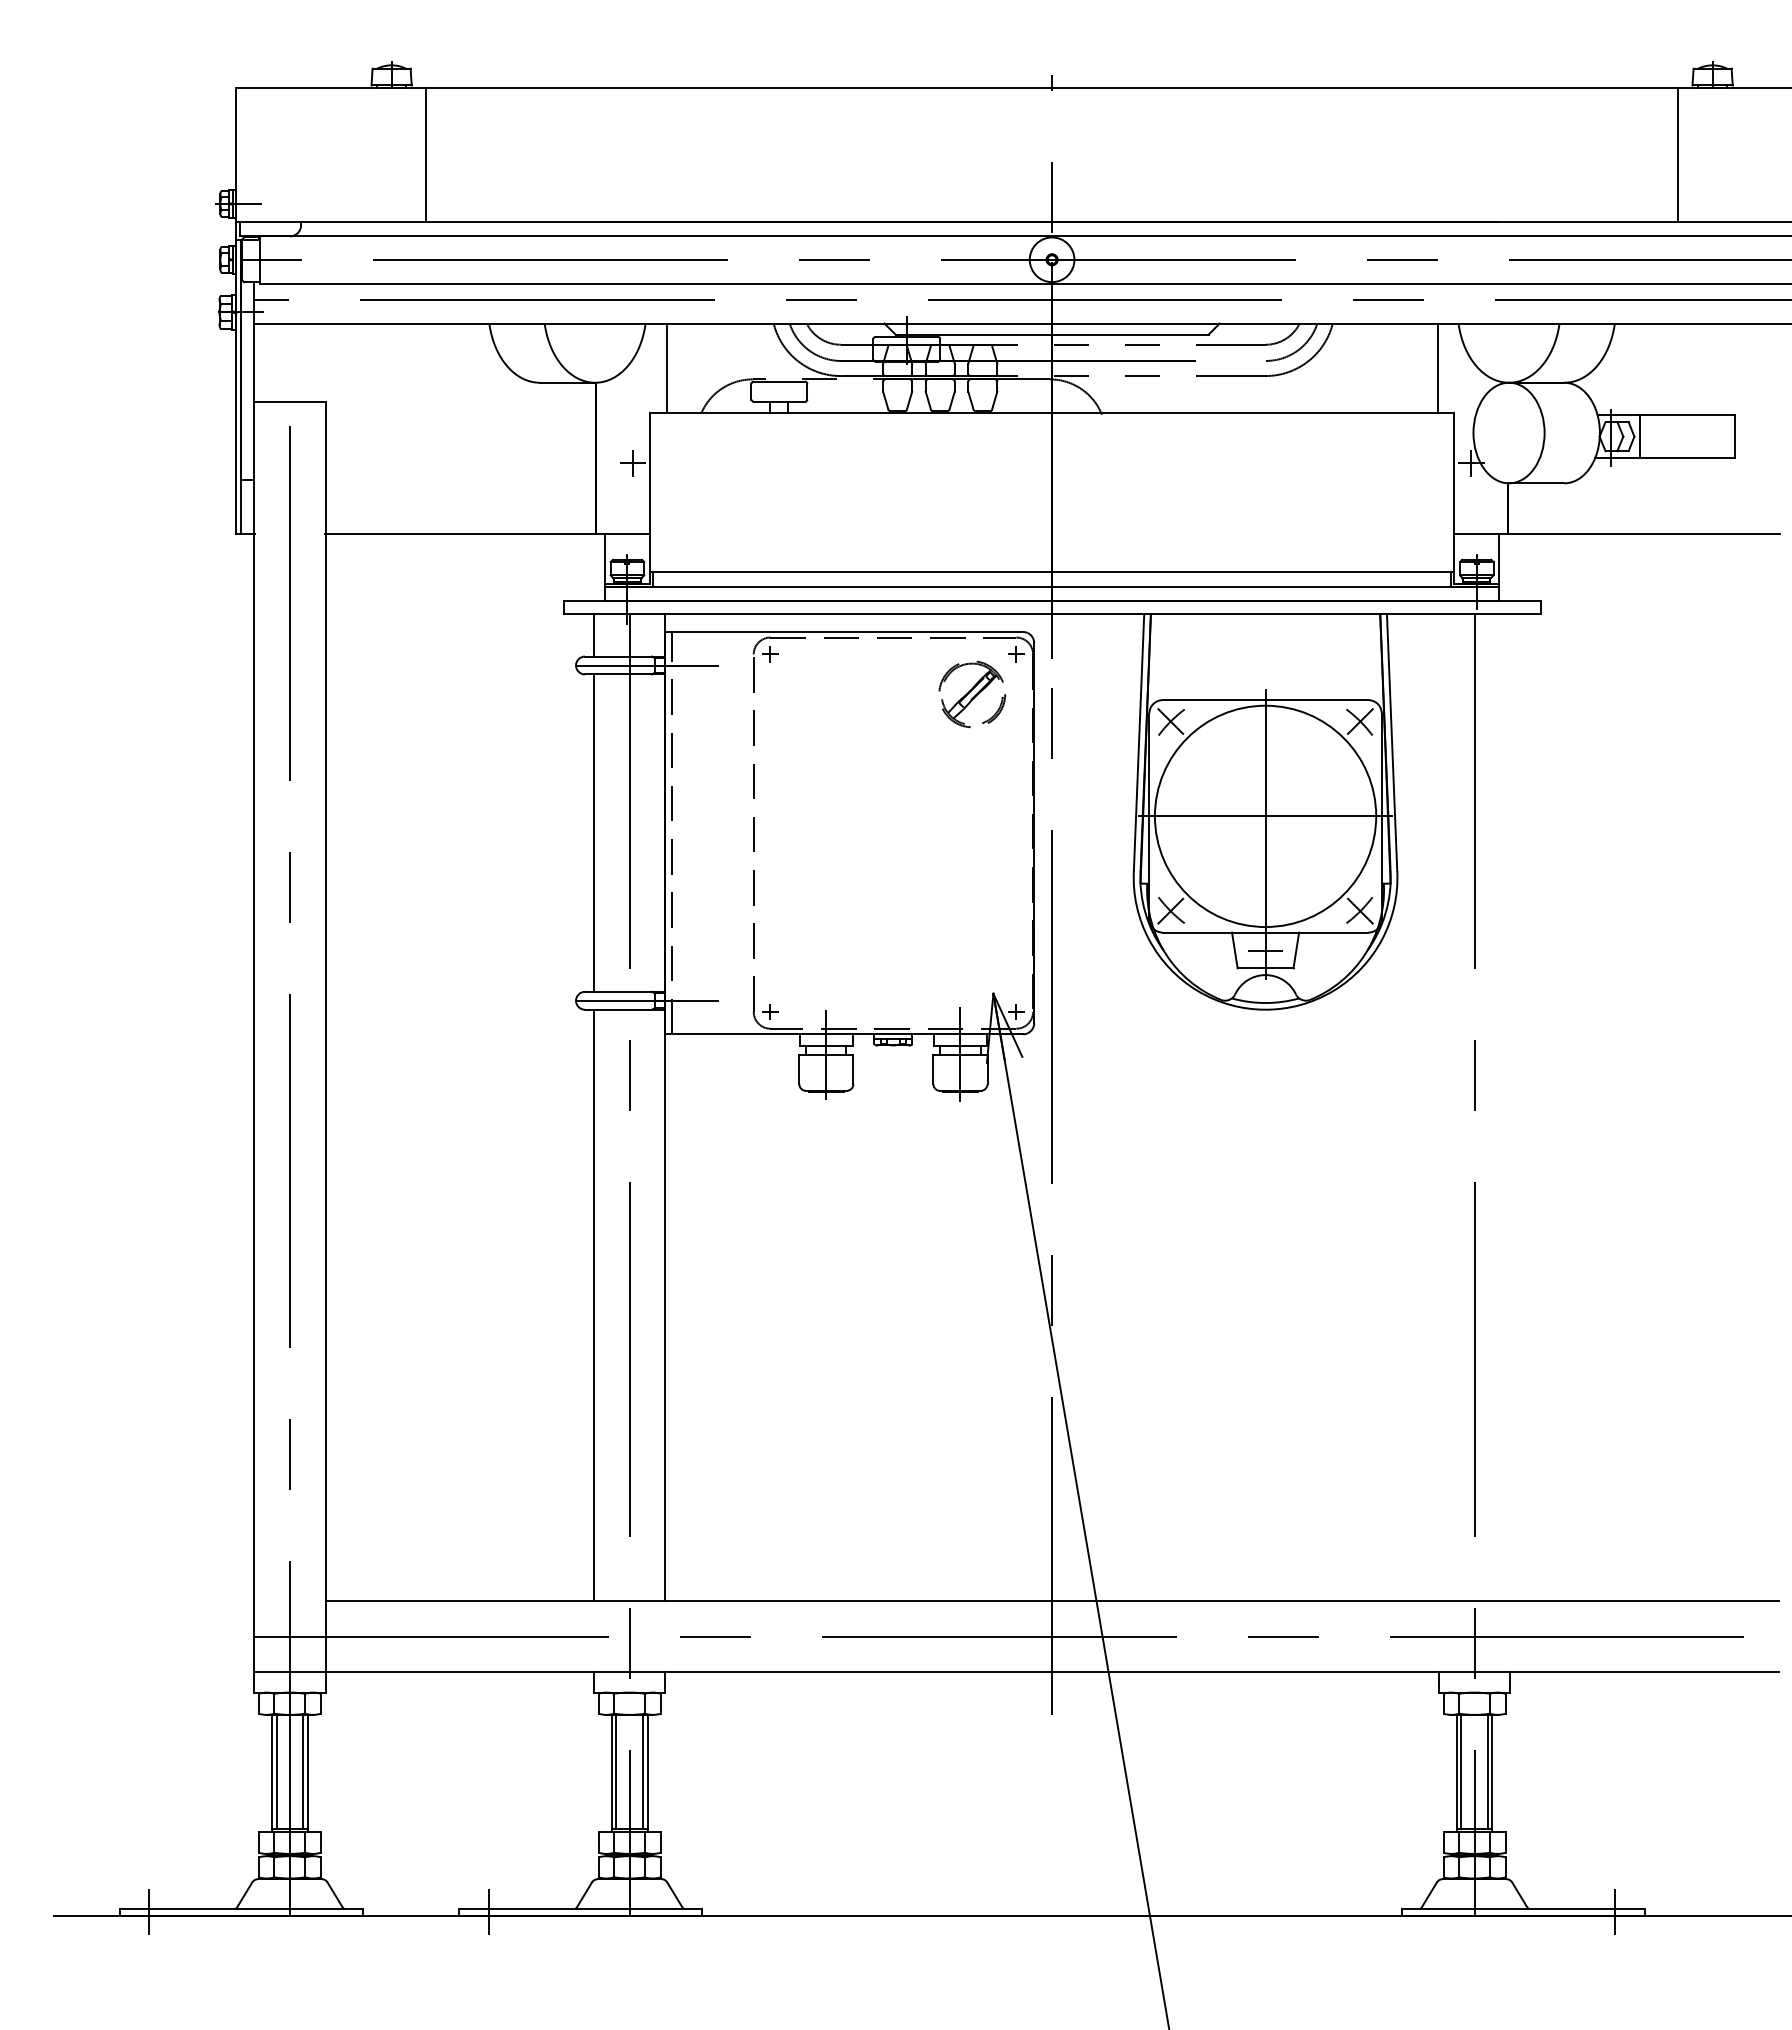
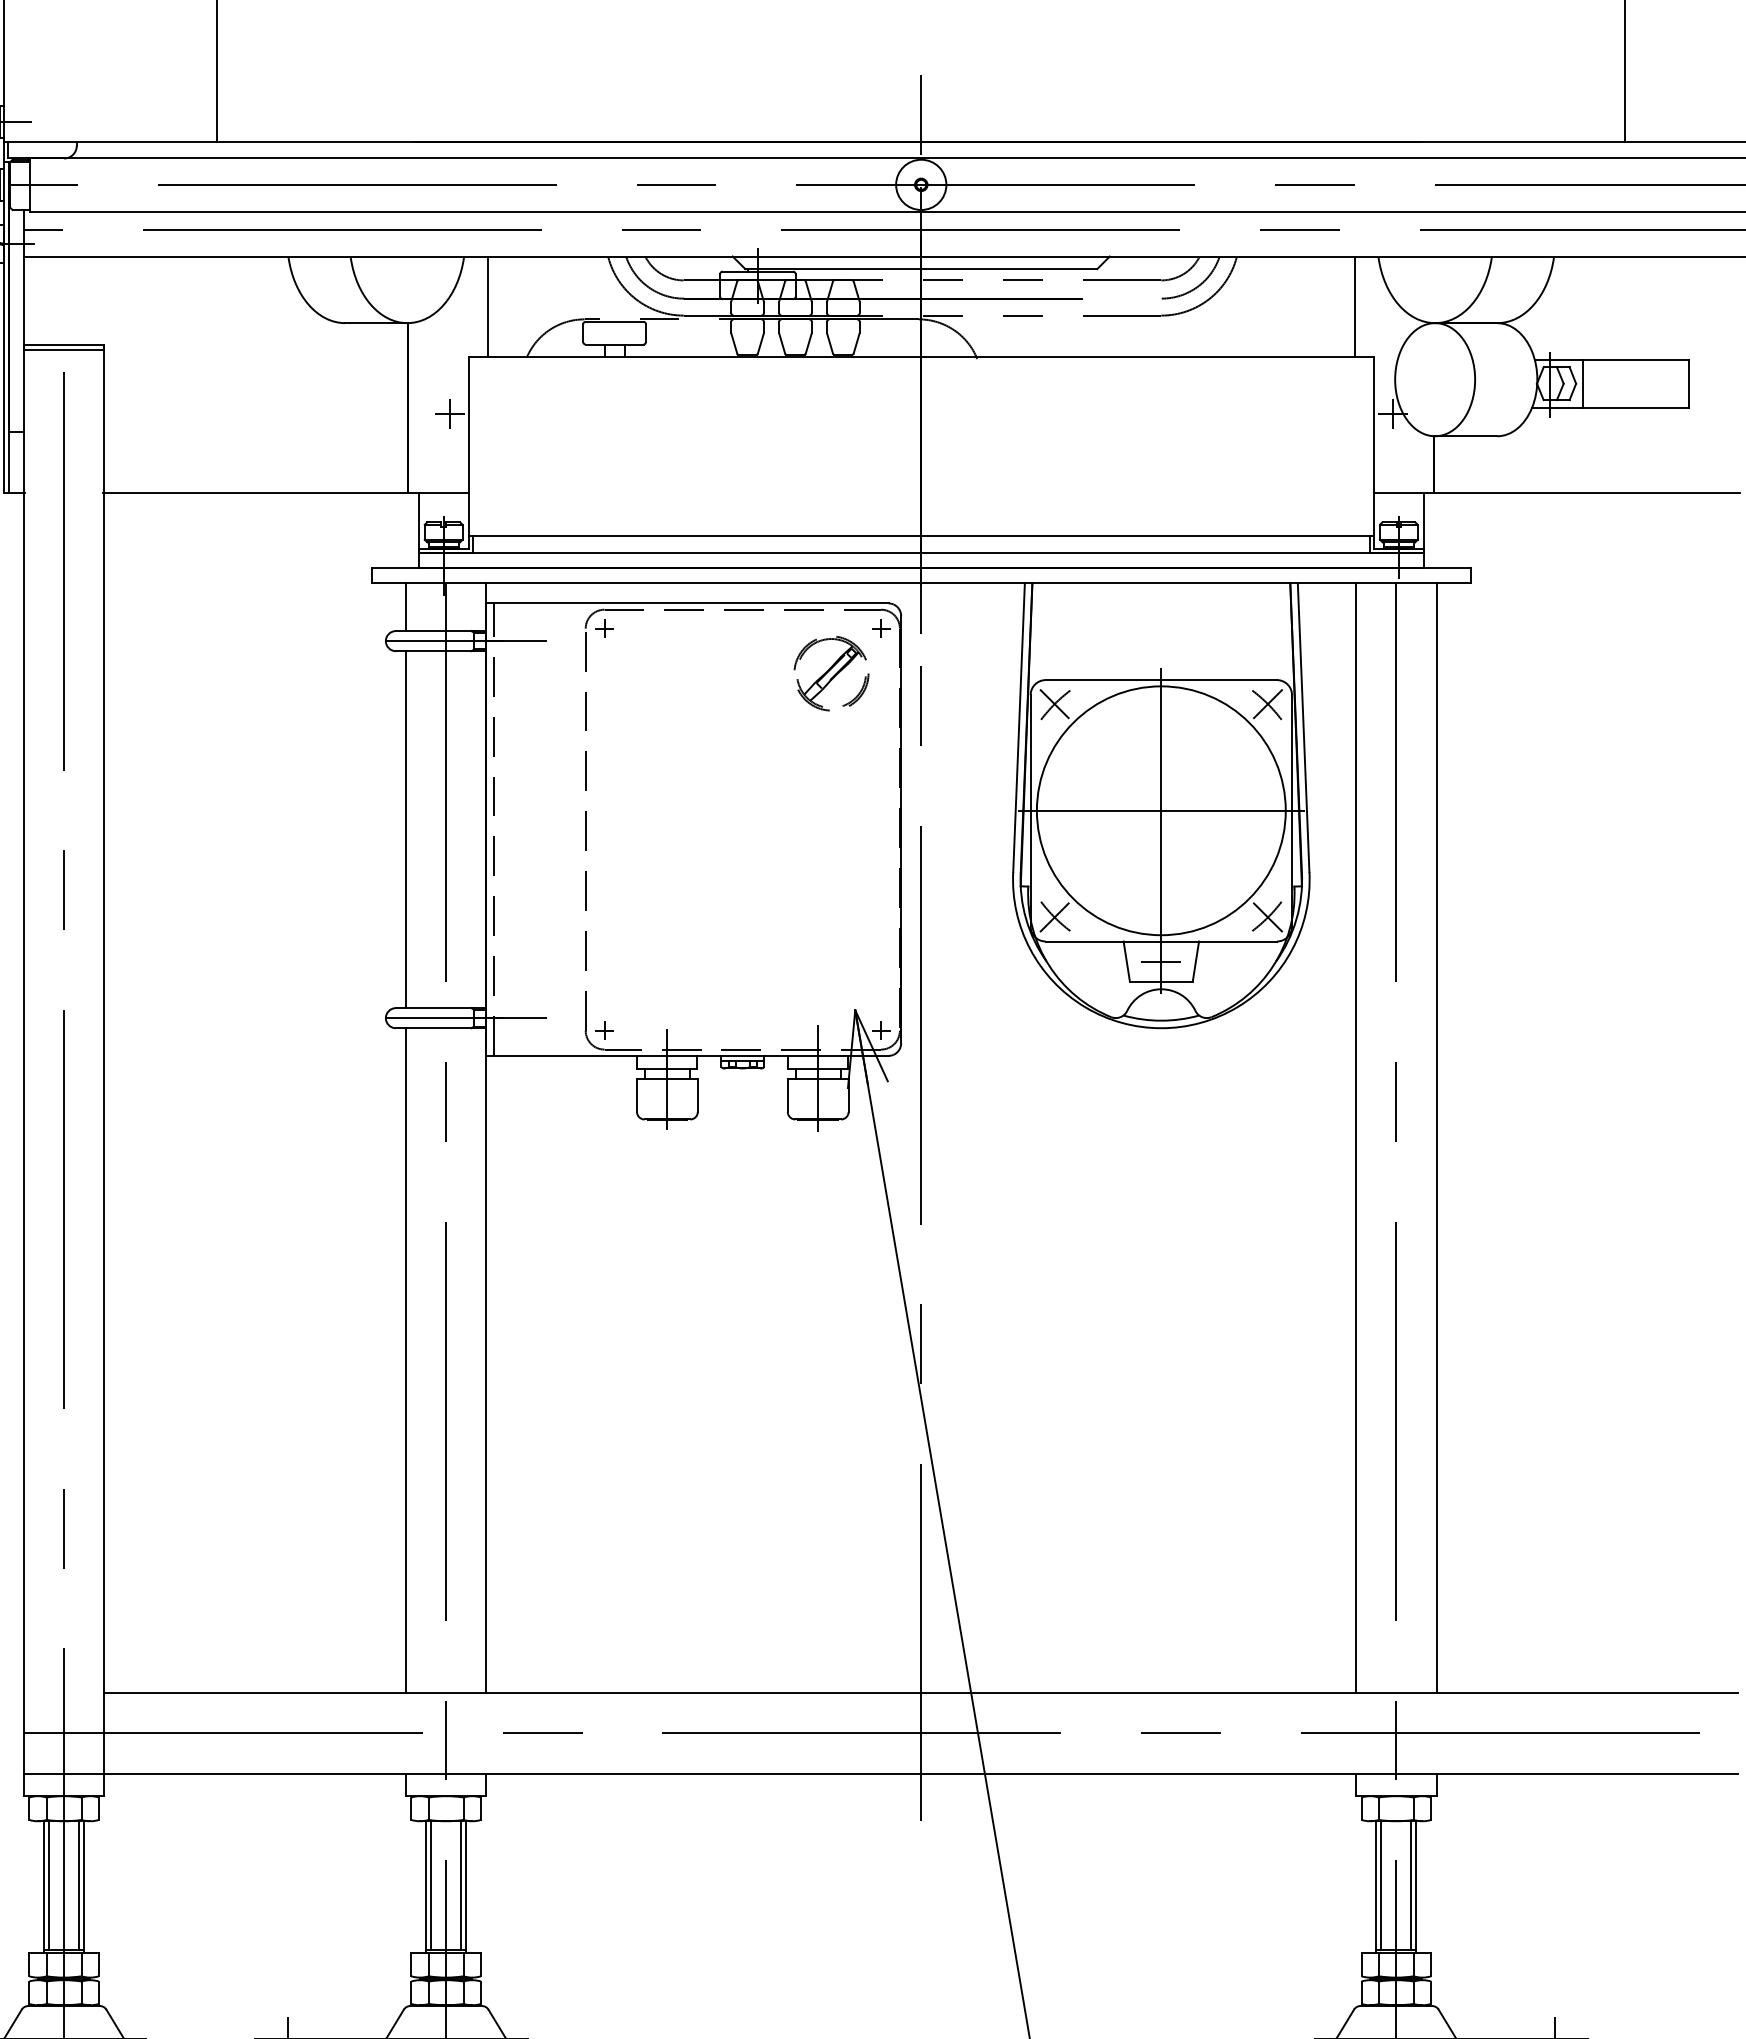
line: (289, 406) -> (63, 349), added
line: (1438, 1107) -> (1355, 1138), added
line: (1510, 1107) -> (1436, 1138), added

